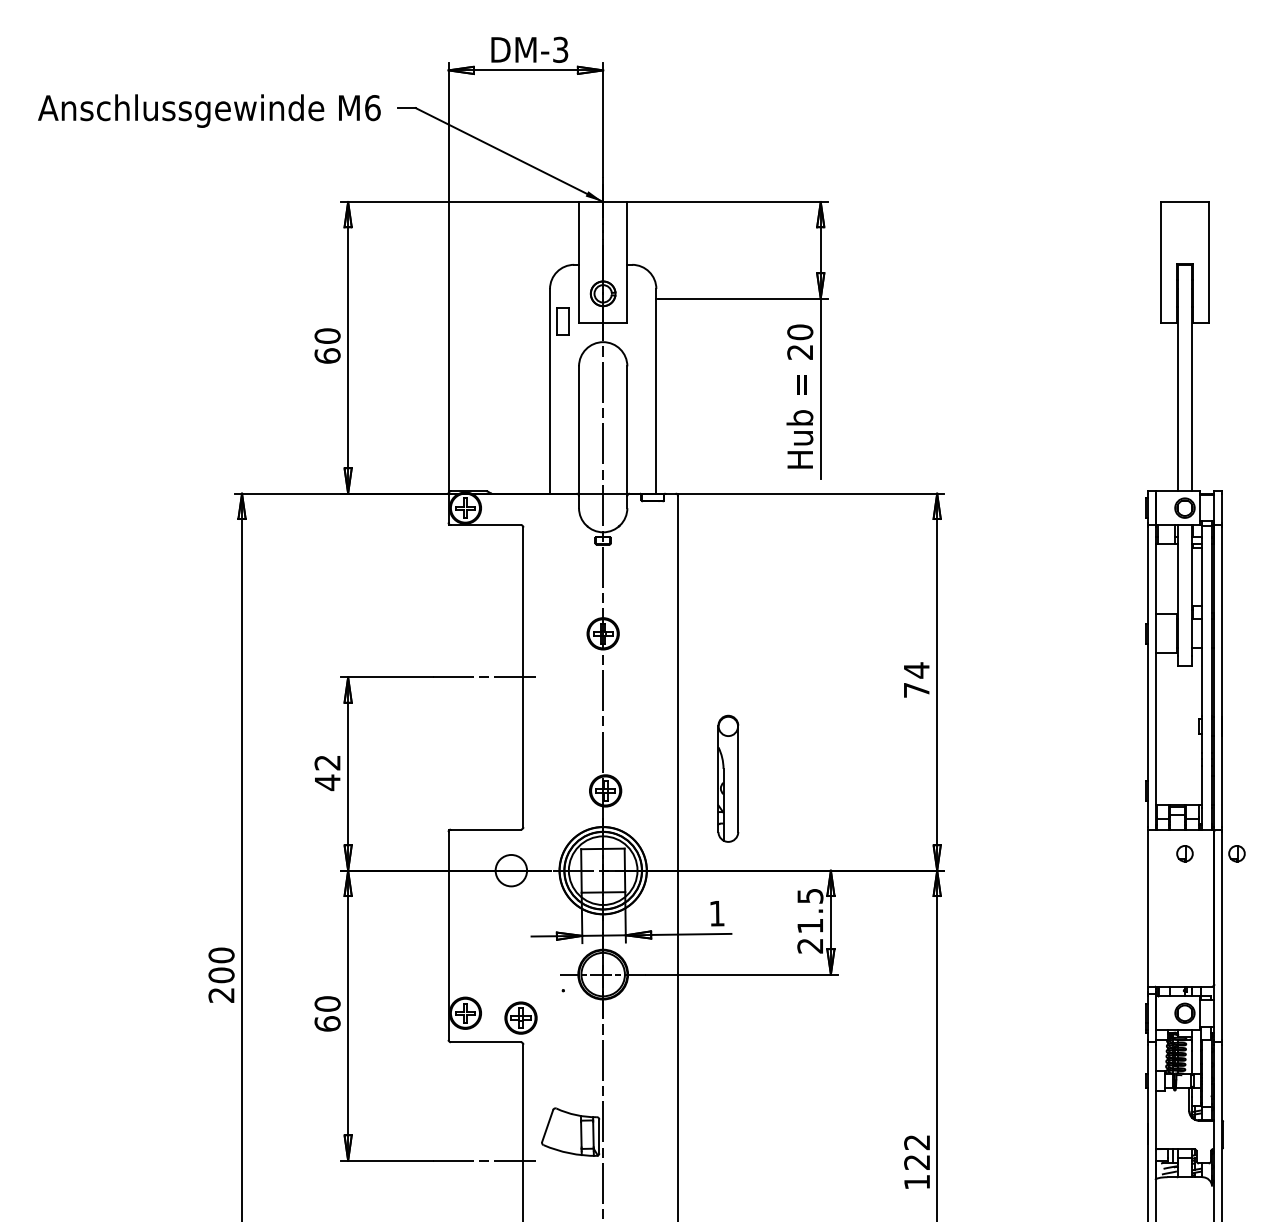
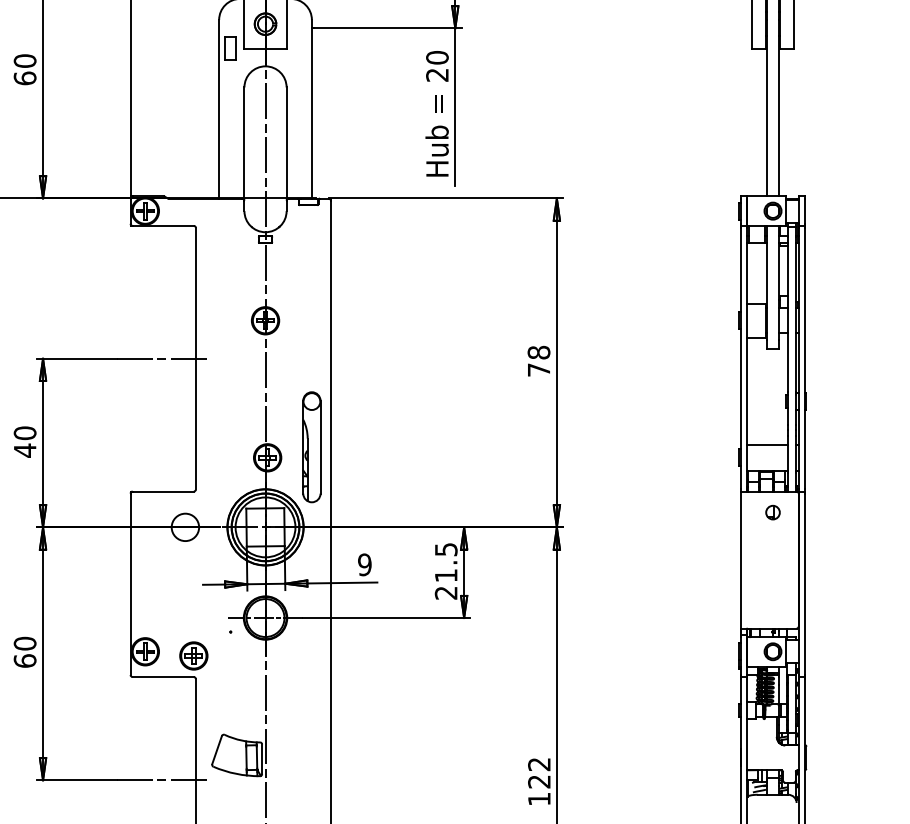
text: (916, 670) -> (538, 352), 74 -> 78
text: (327, 762) -> (25, 433), 42 -> 40
line: (1178, 776) -> (767, 445), added
part: (728, 778) -> (312, 446), moved
part: (1236, 853) -> (817, 512), removed
text: (716, 913) -> (364, 564), 1 -> 9

